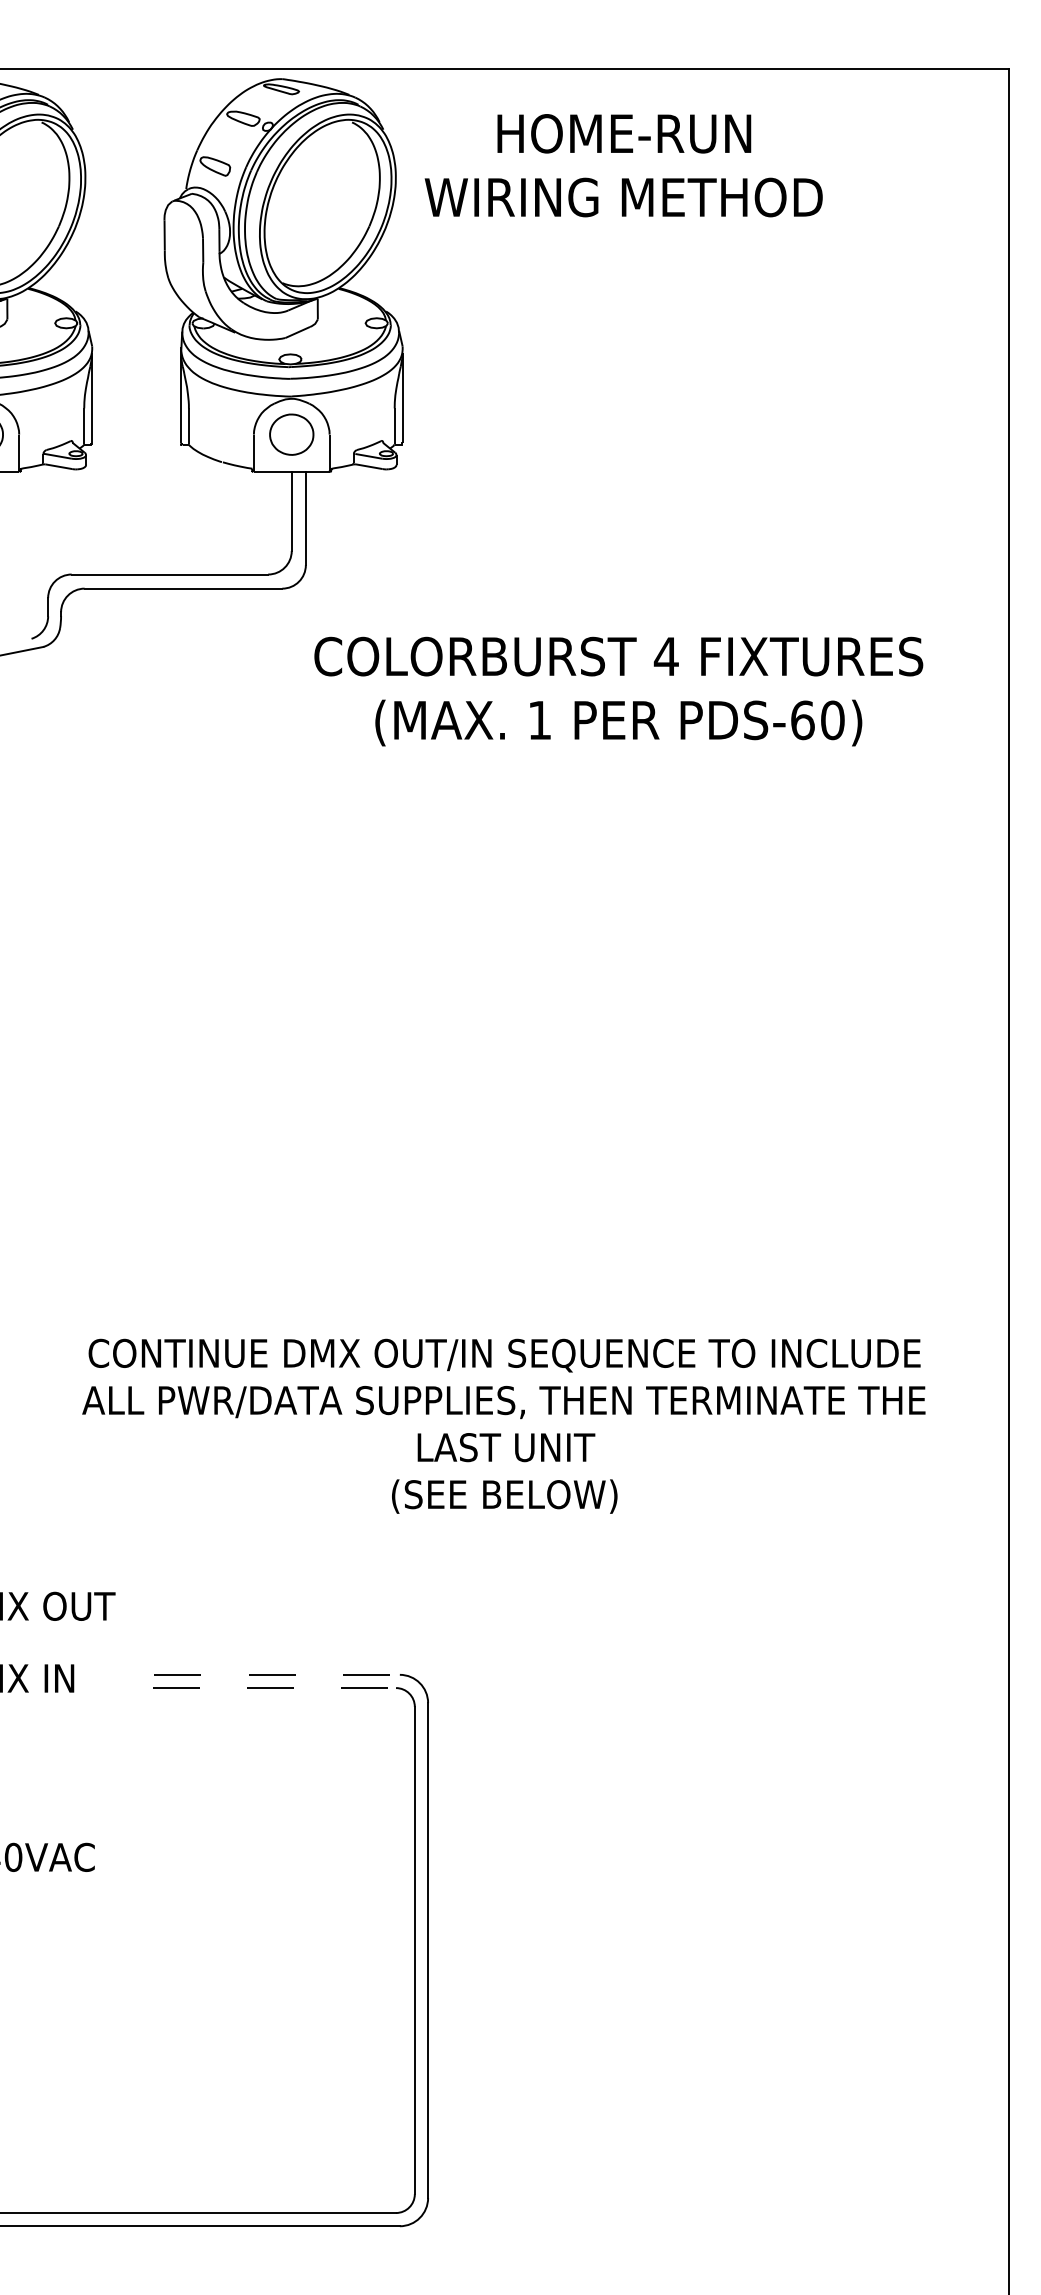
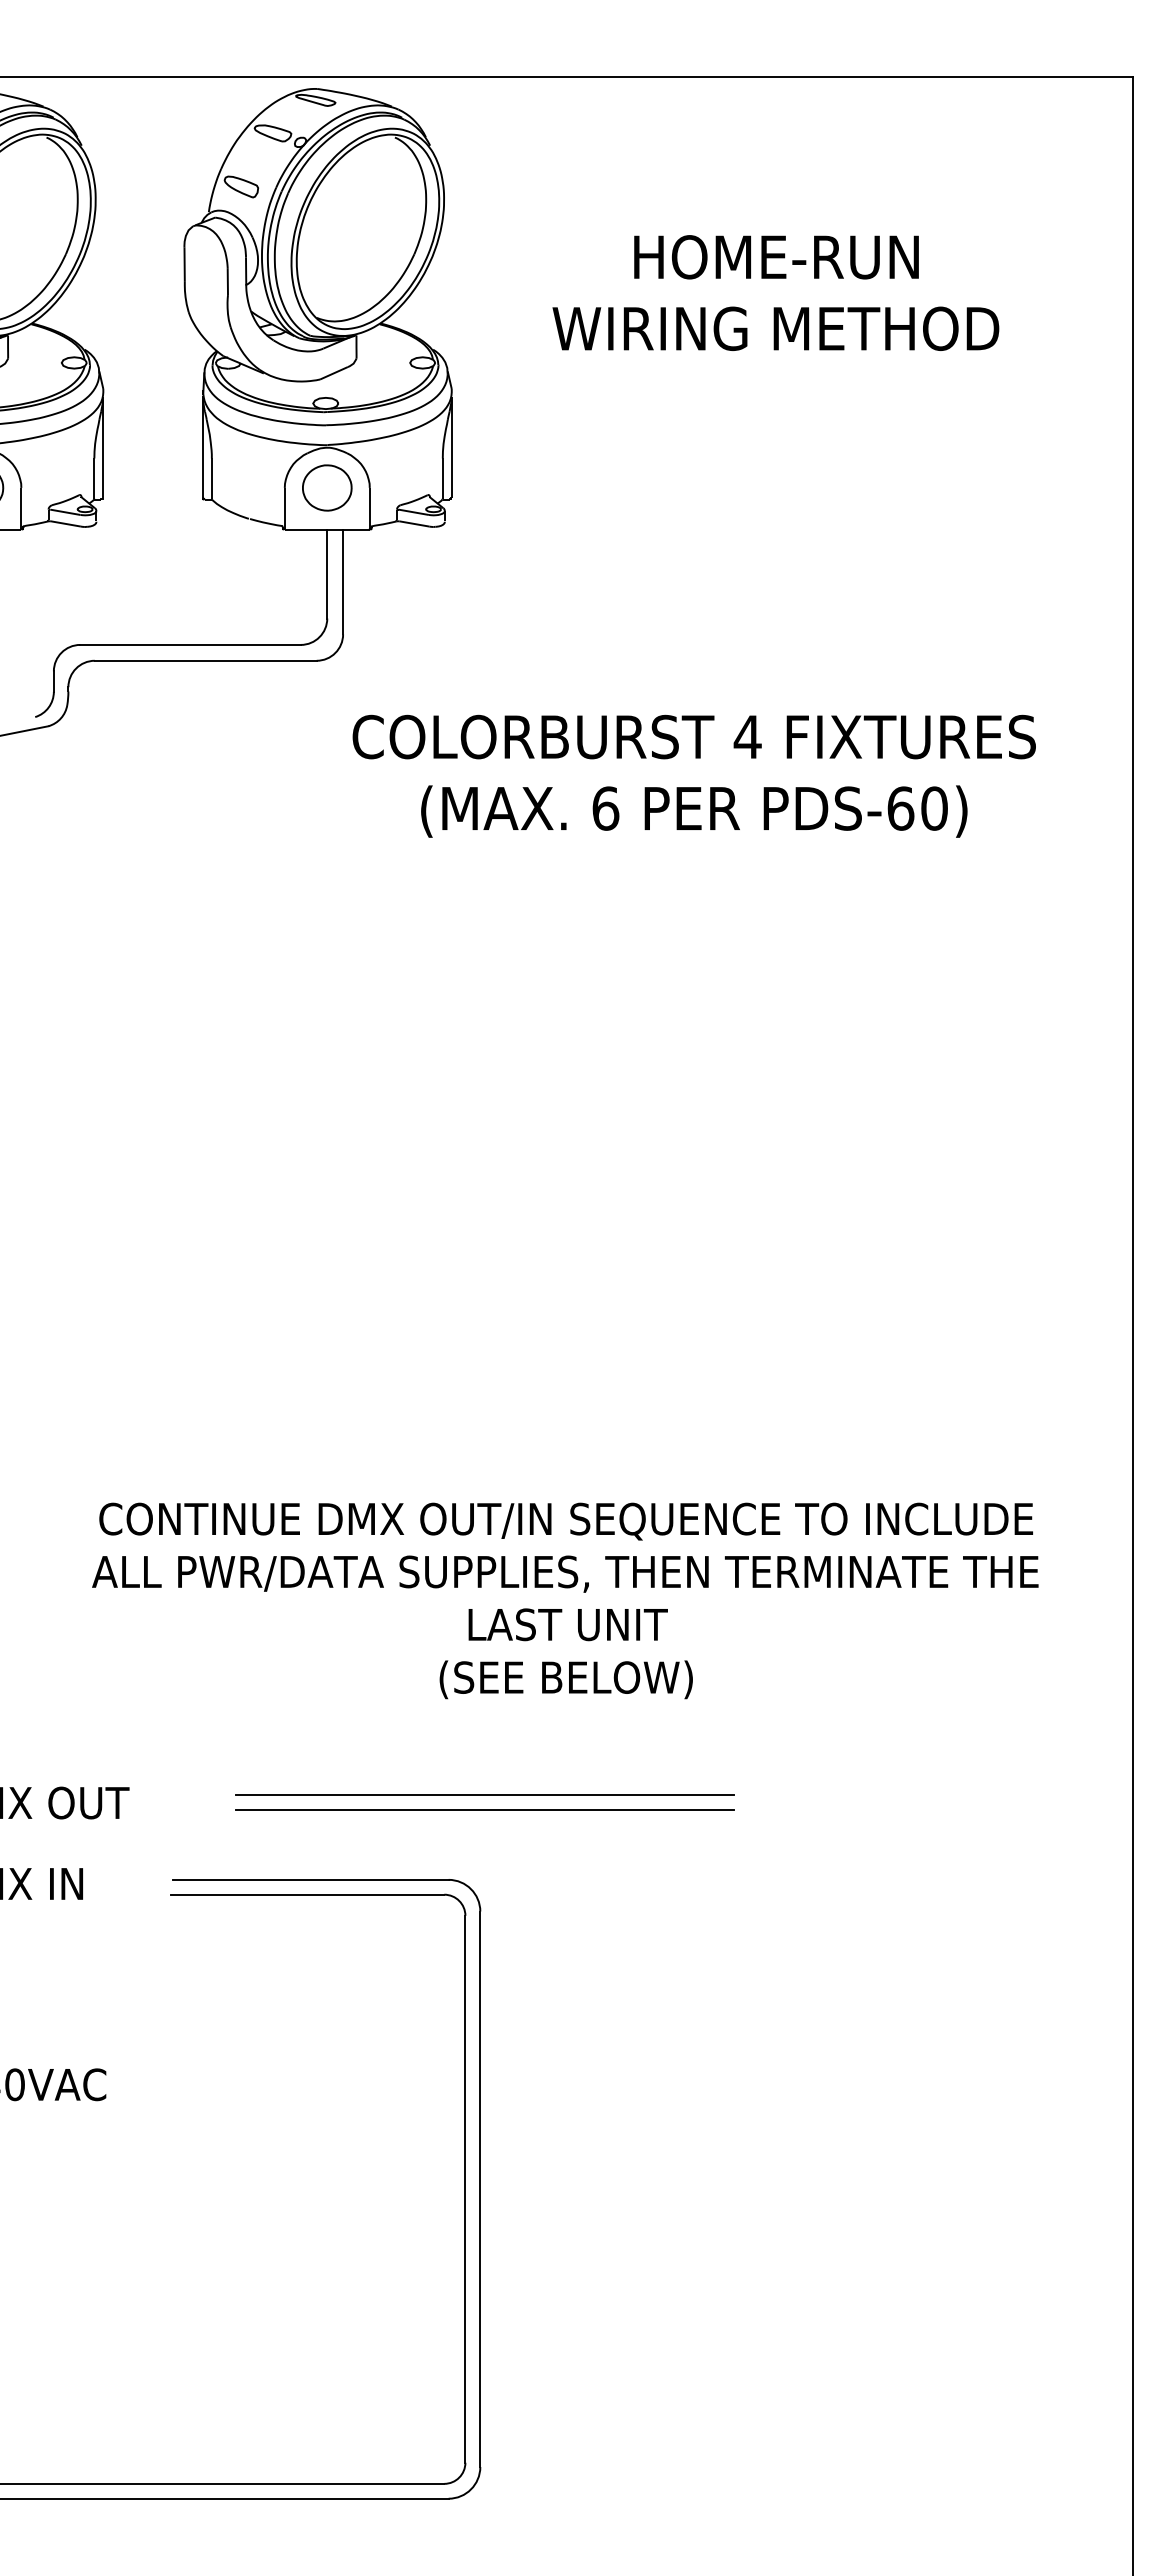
text: (623, 165) -> (775, 292), moved
text: (539, 720) -> (605, 808), 1 -> 6
line: (431, 1598) -> (484, 1794), added
line: (431, 1612) -> (484, 1809), added
line: (276, 1674) -> (310, 1879), dashed -> solid
line: (274, 1687) -> (307, 1894), dashed -> solid

